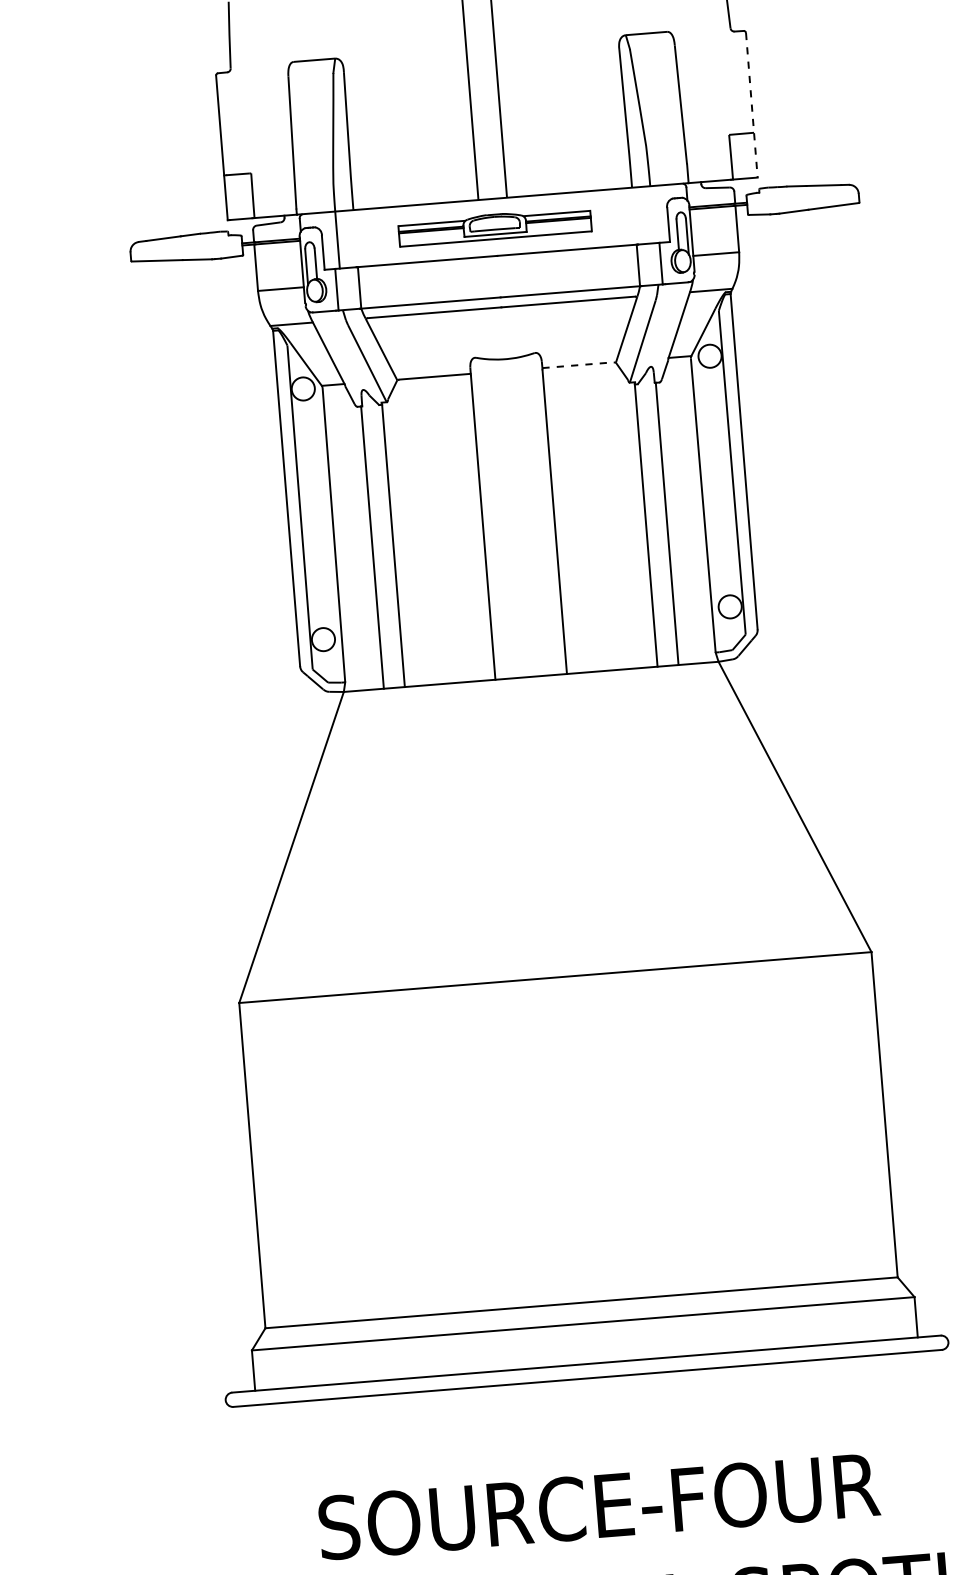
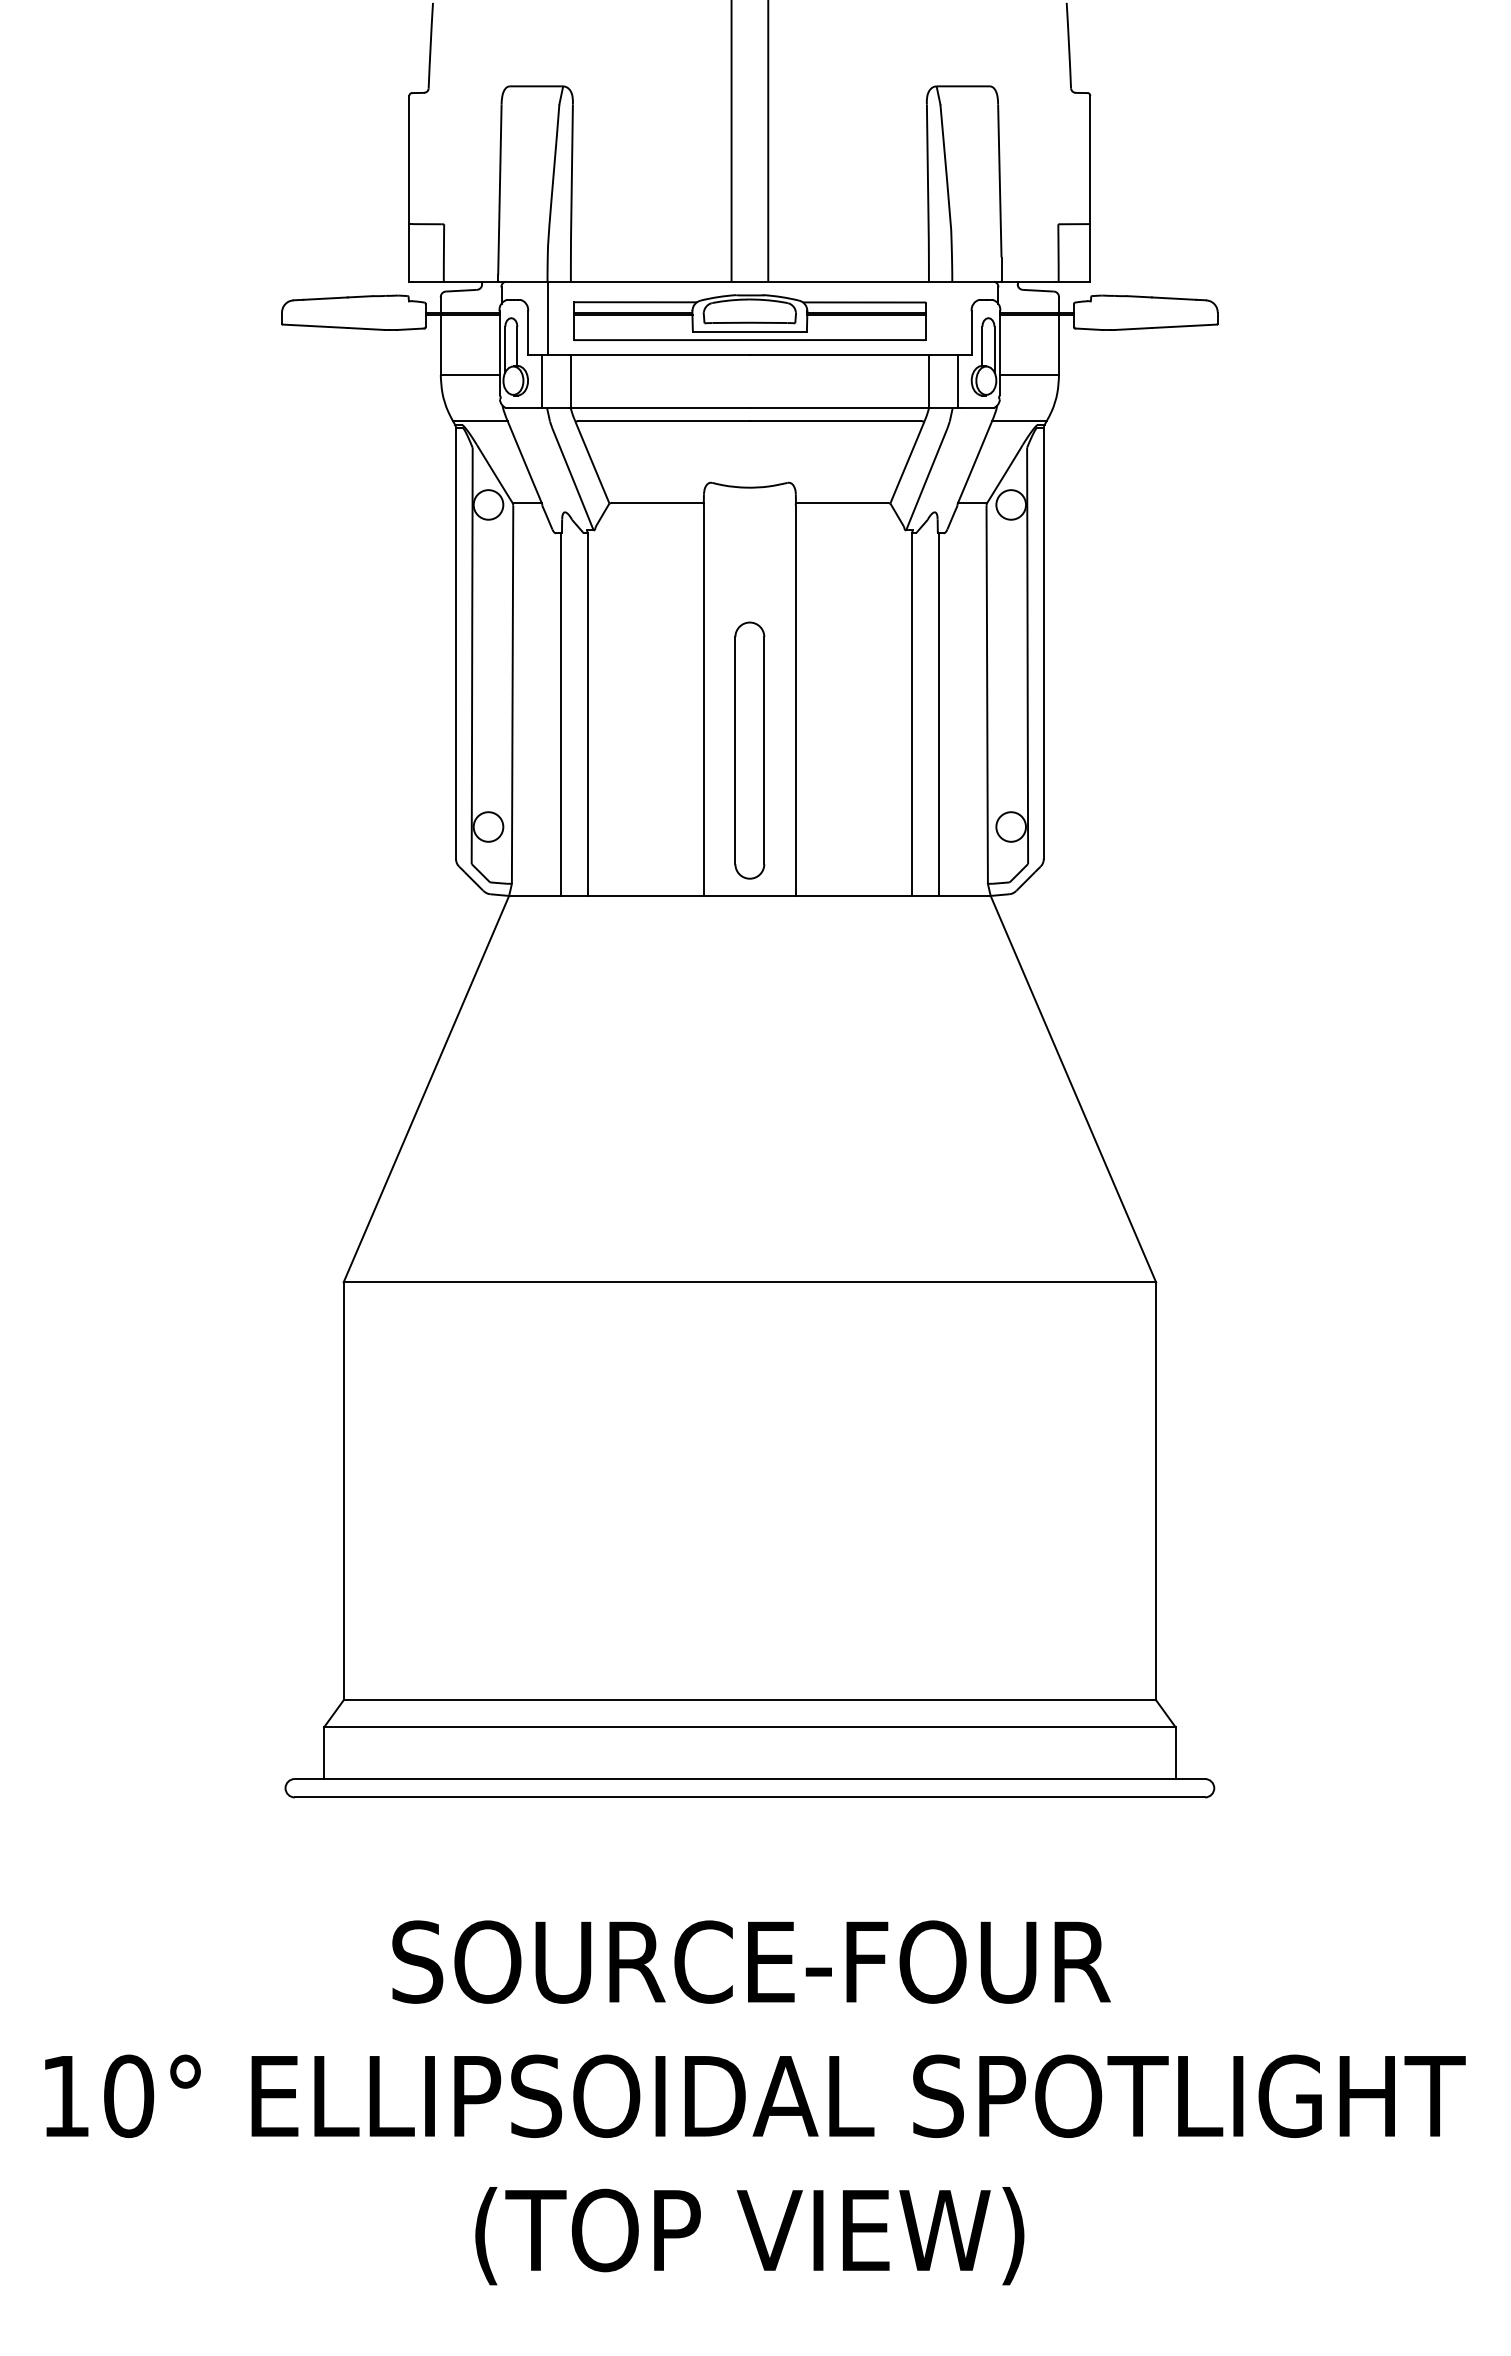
line: (751, 105) -> (1090, 188), dashed -> solid
part: (494, 226) -> (749, 317), size x1.43
line: (577, 364) -> (841, 502), dashed -> solid
part: (521, 563) -> (749, 750), added

